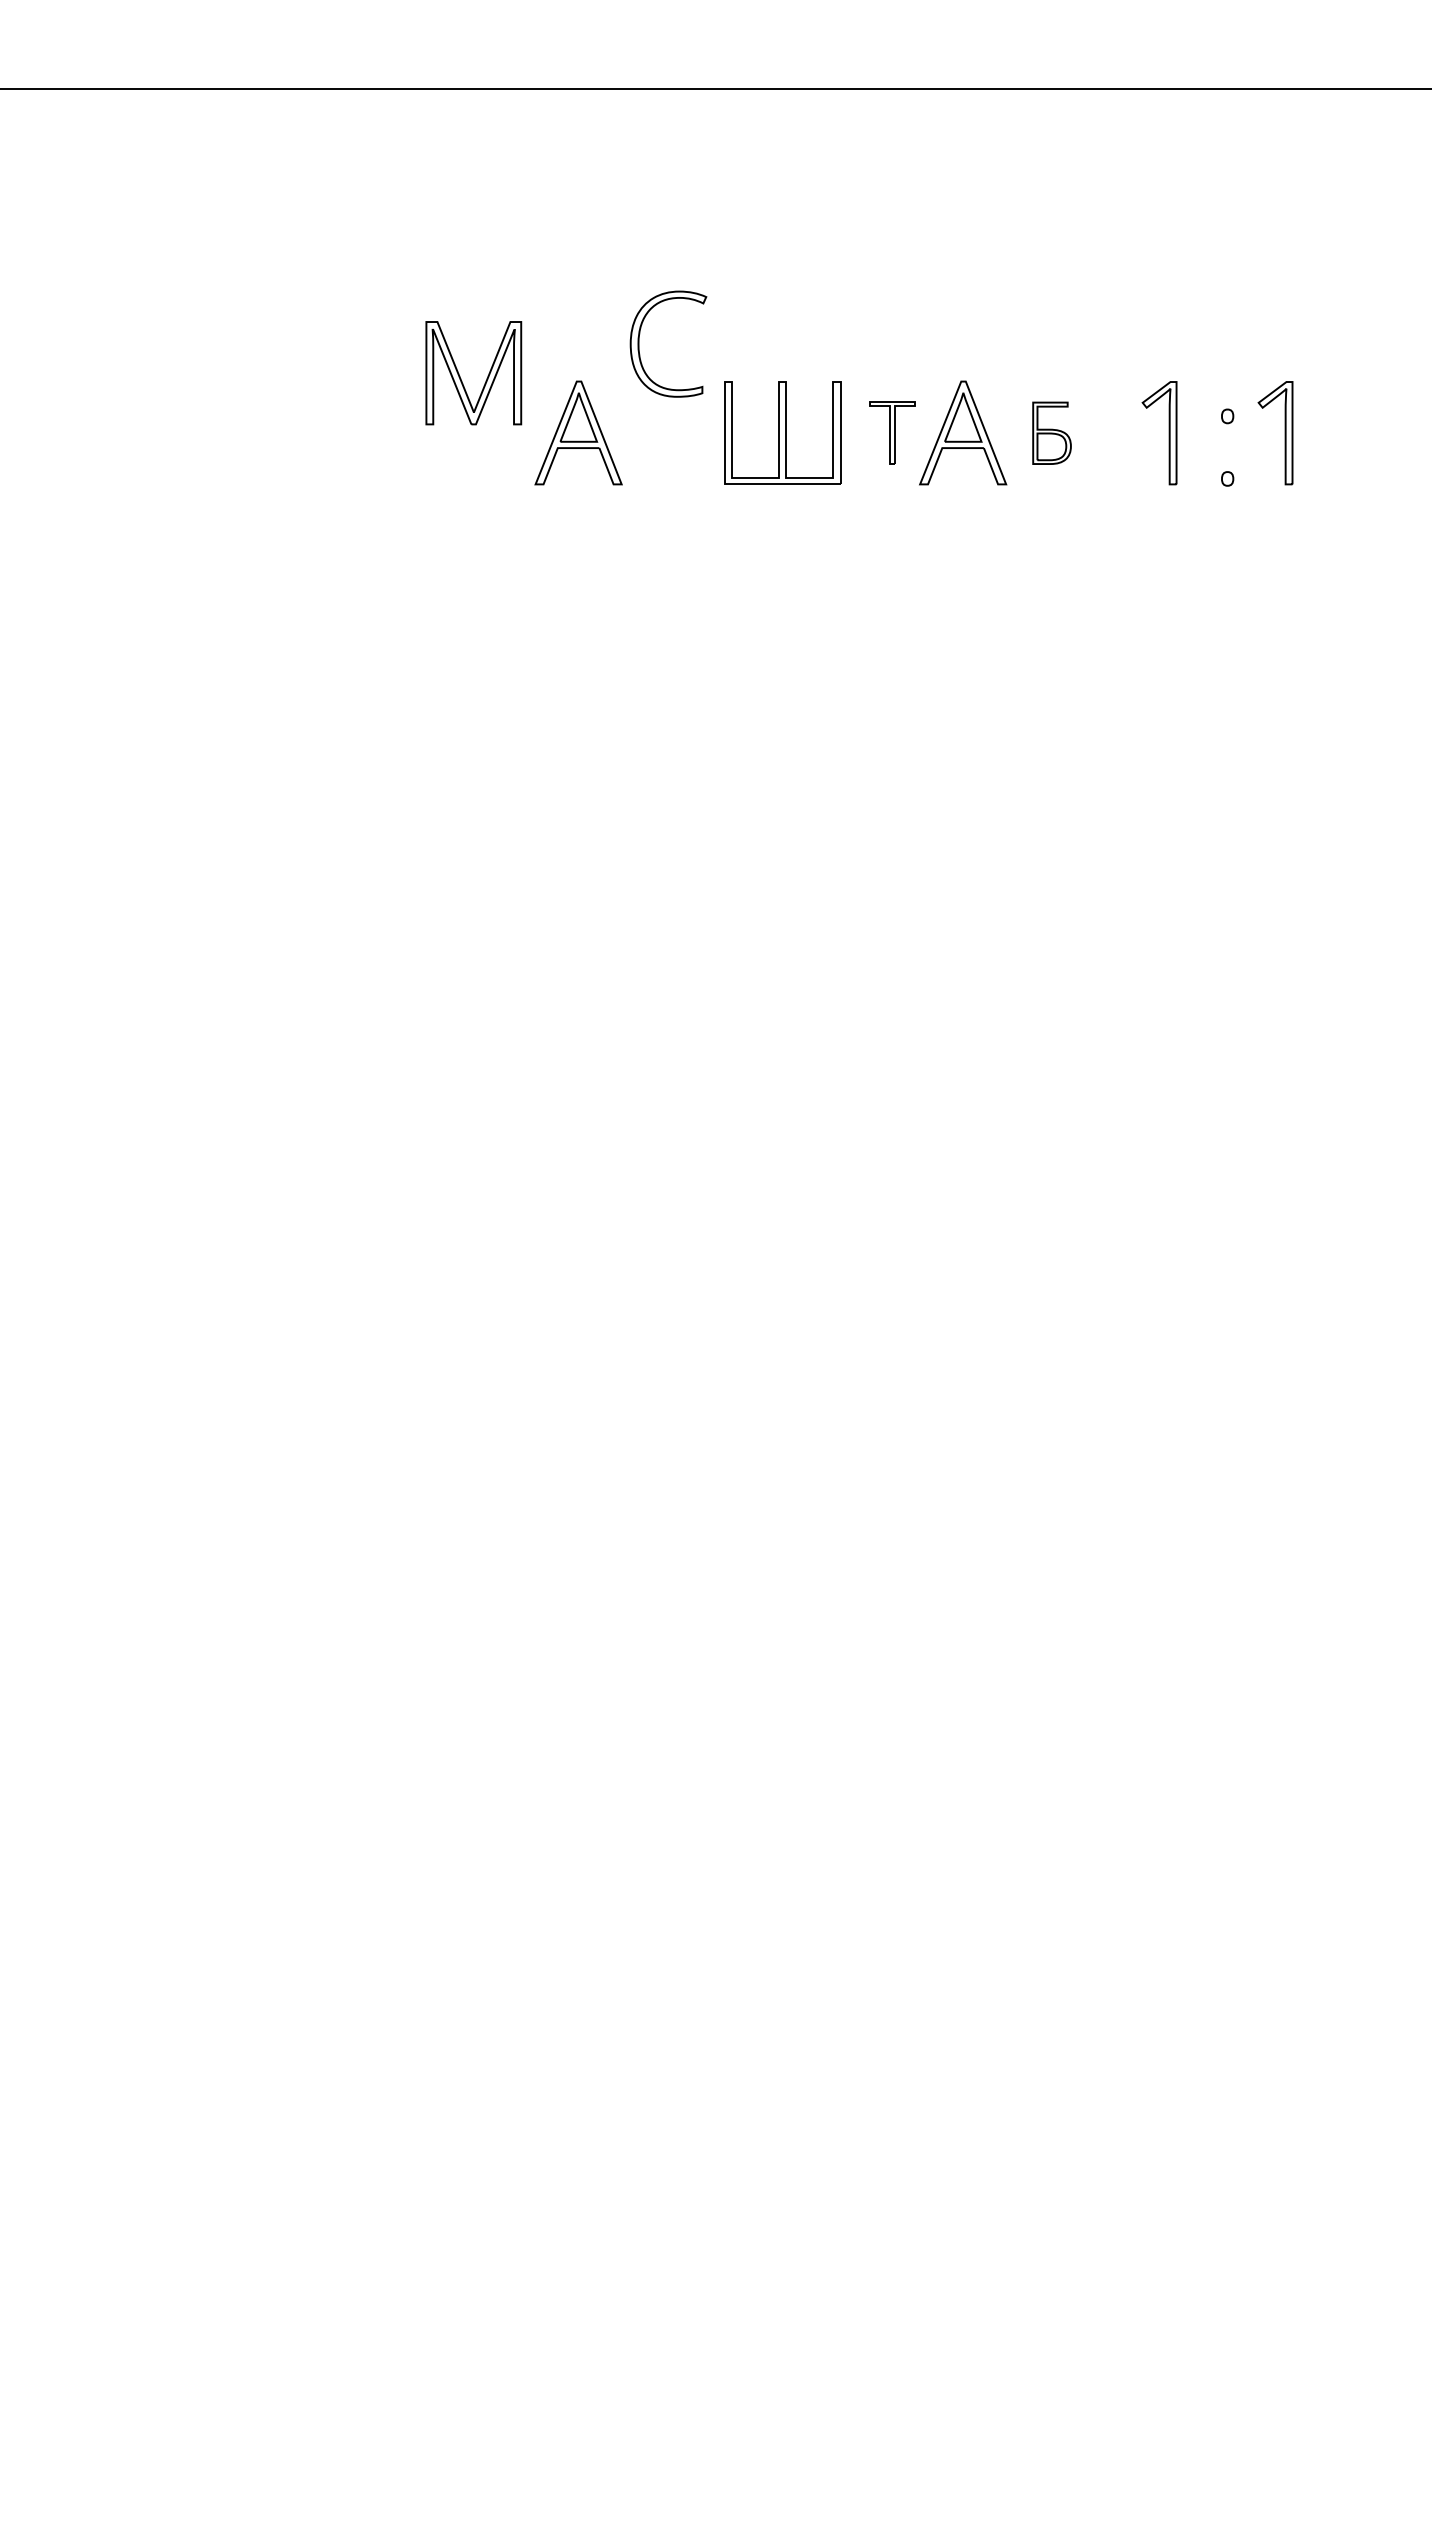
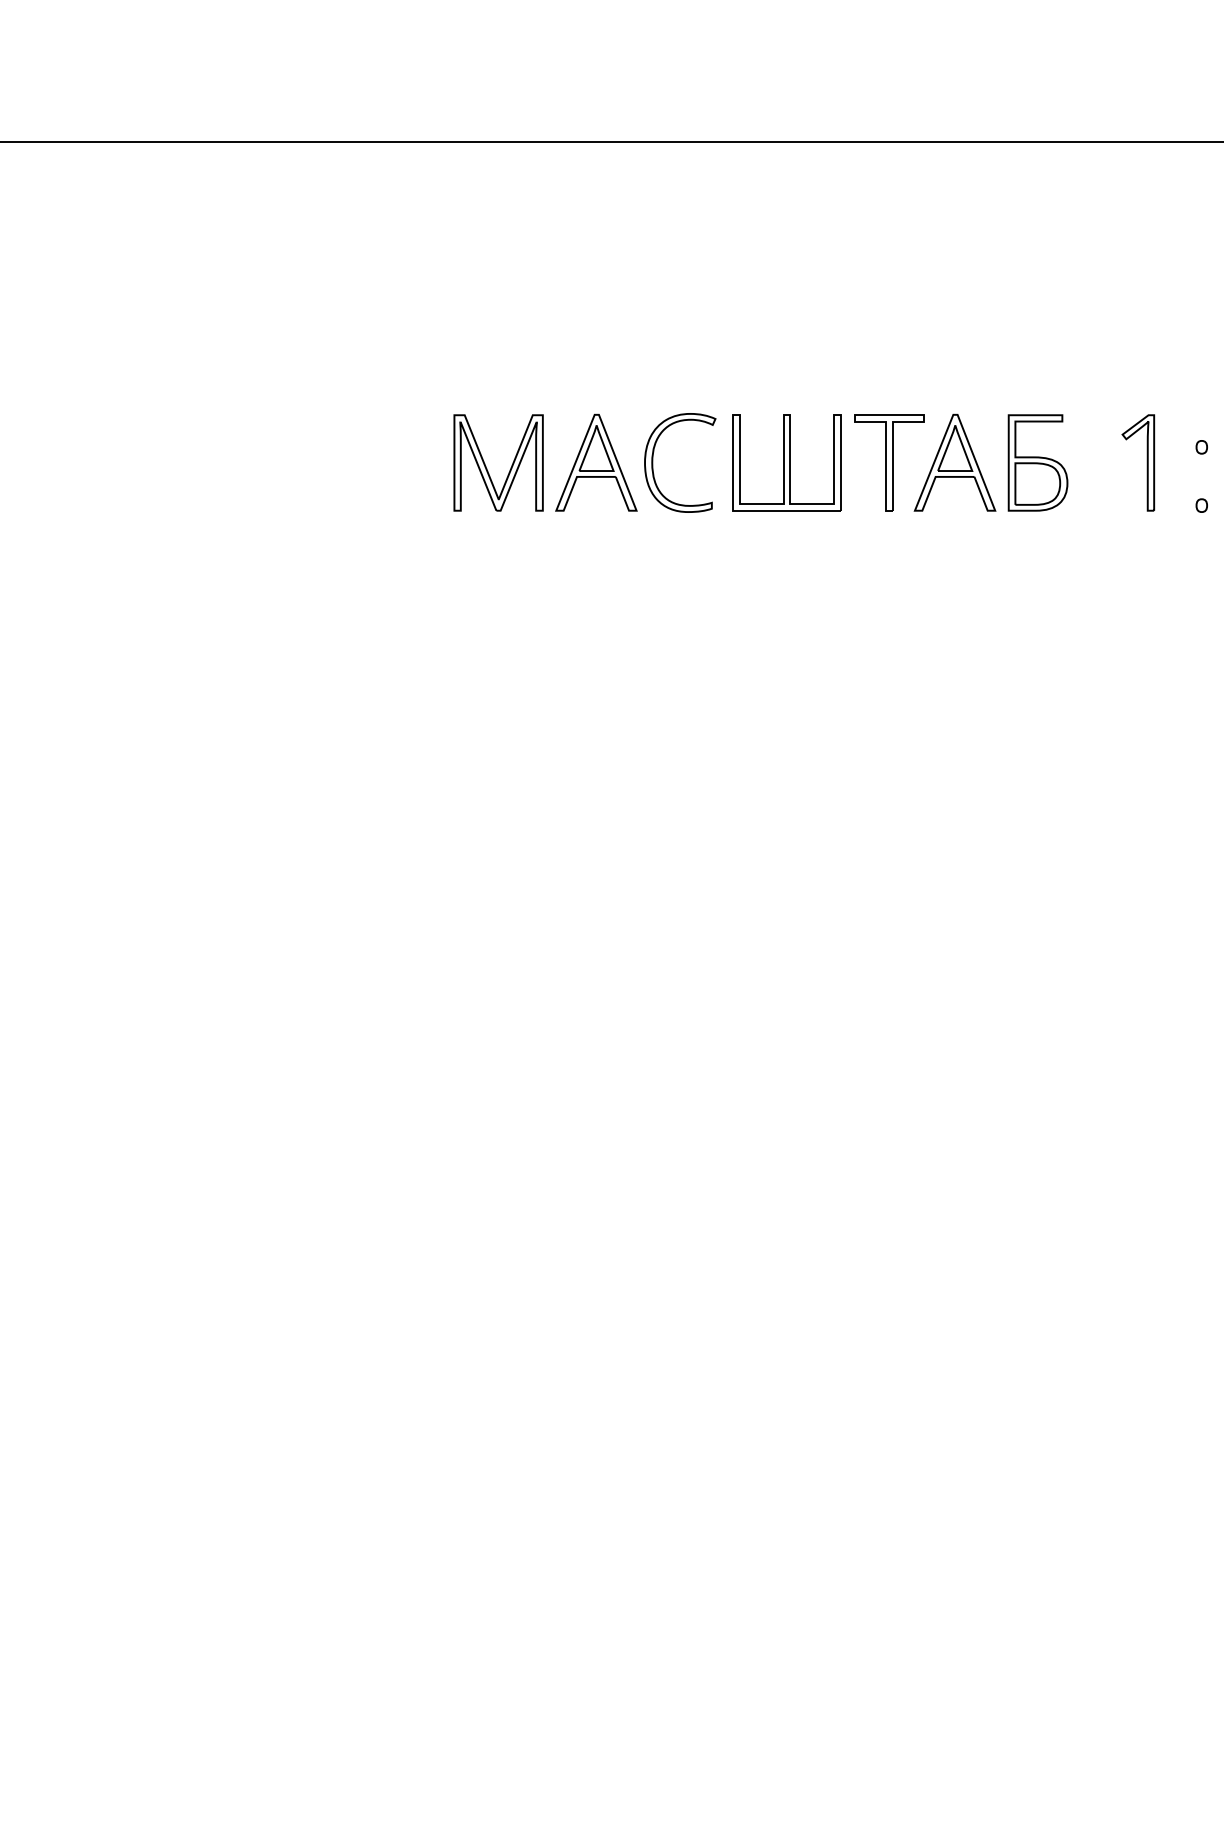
part: (639, 343) -> (653, 462), moved
part: (461, 378) -> (487, 467), moved
part: (892, 432) -> (889, 462), size x1.67
part: (1051, 433) -> (1037, 463), size x1.67

